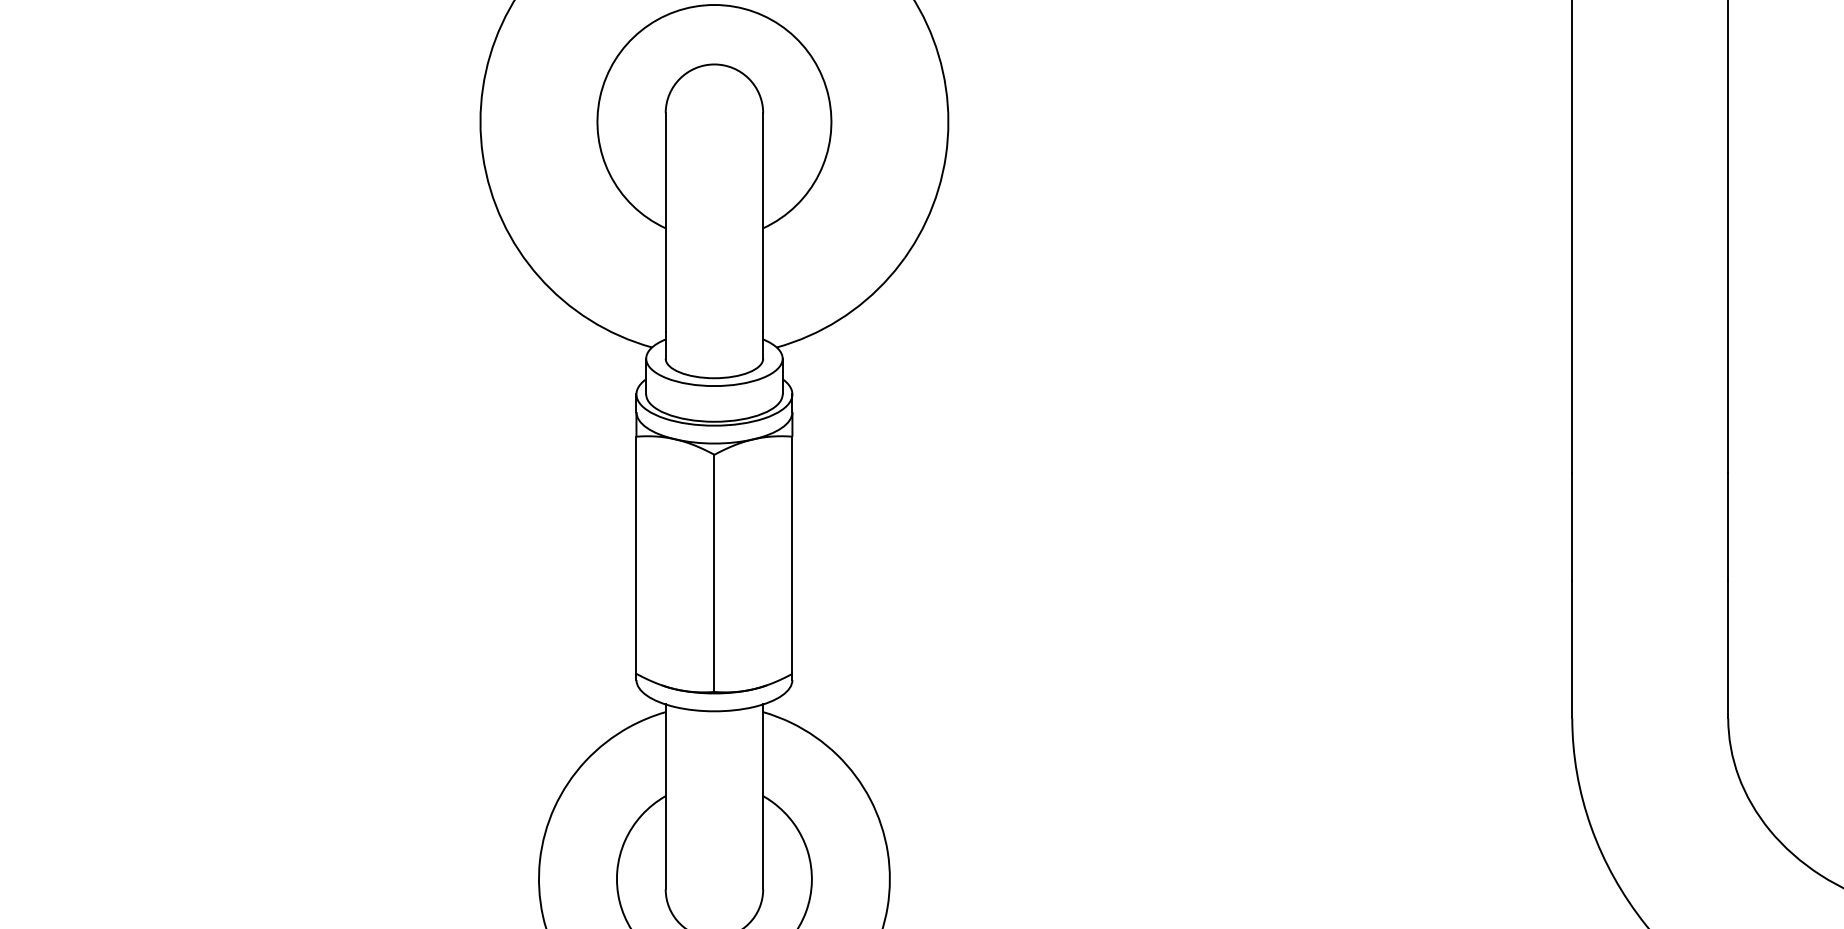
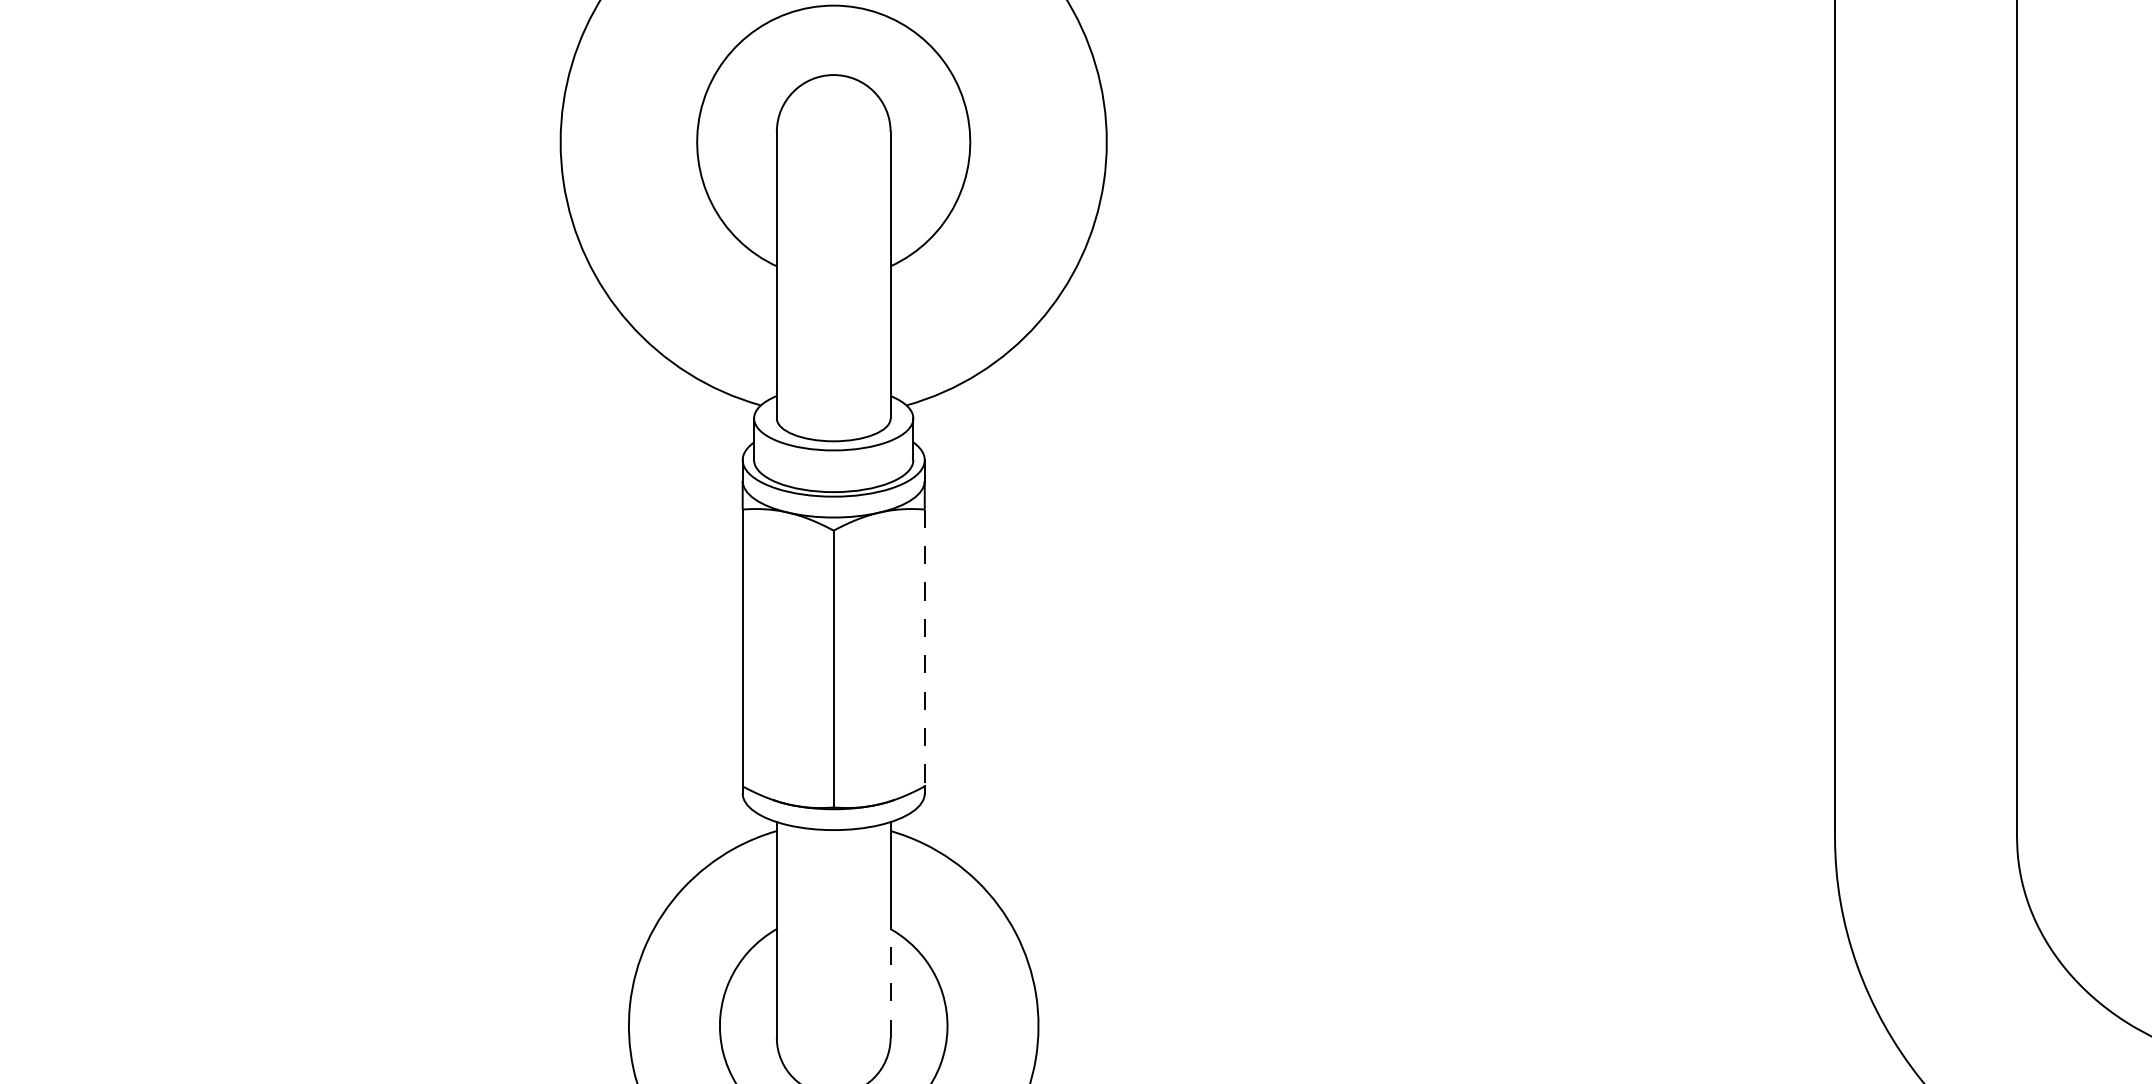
line: (792, 555) -> (924, 648), solid -> dashed
line: (763, 841) -> (890, 982), solid -> dashed

